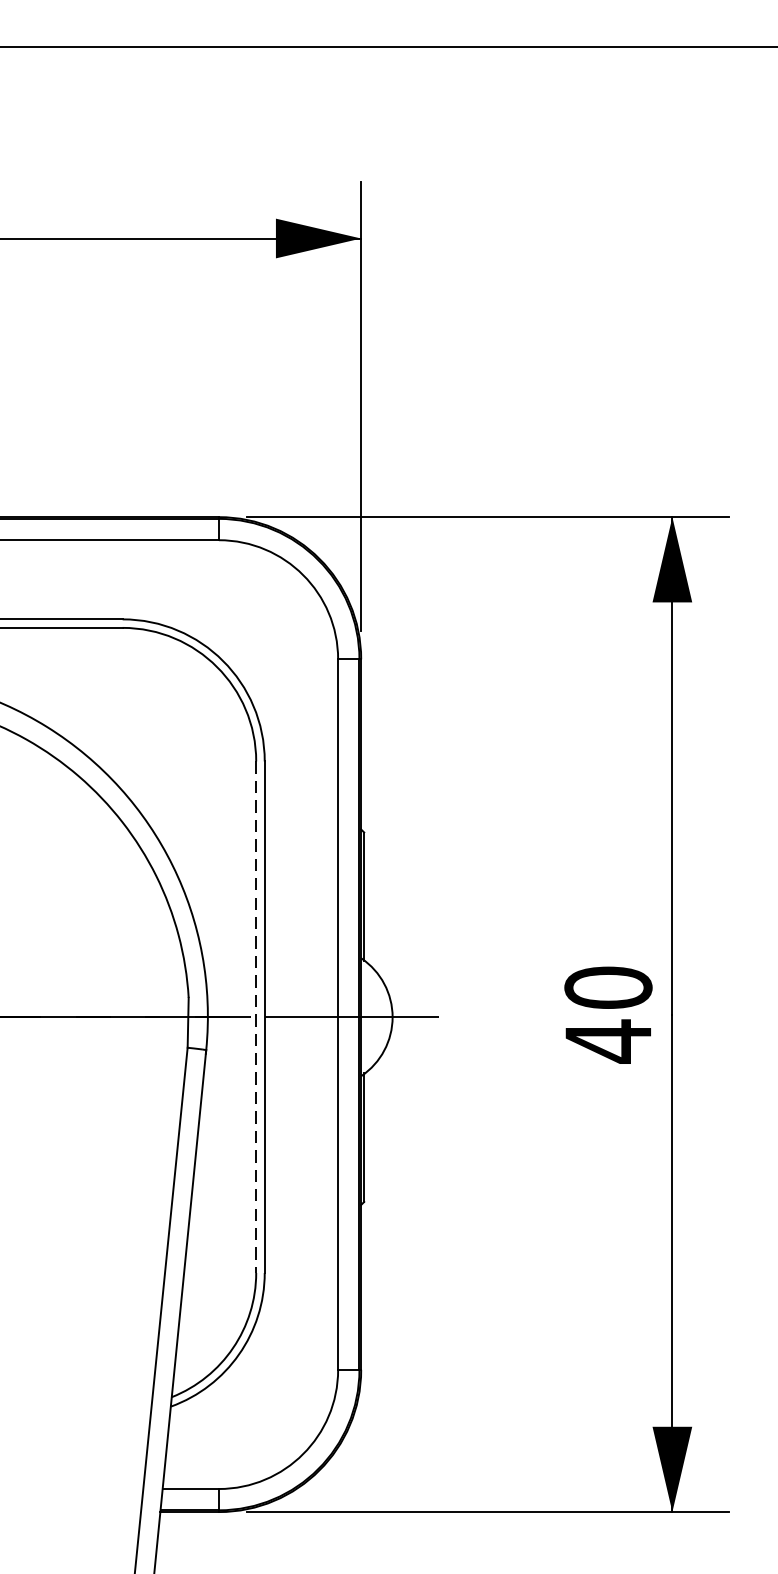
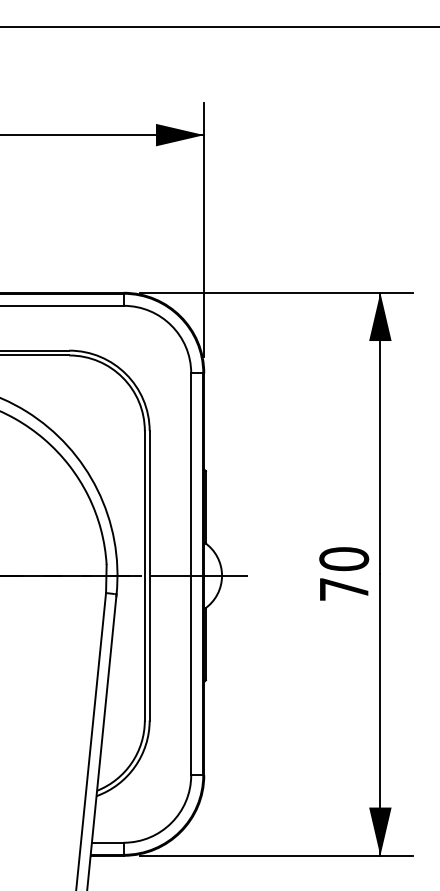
line: (255, 1016) -> (144, 575), dashed -> solid
text: (609, 1041) -> (344, 589), 40 -> 70

